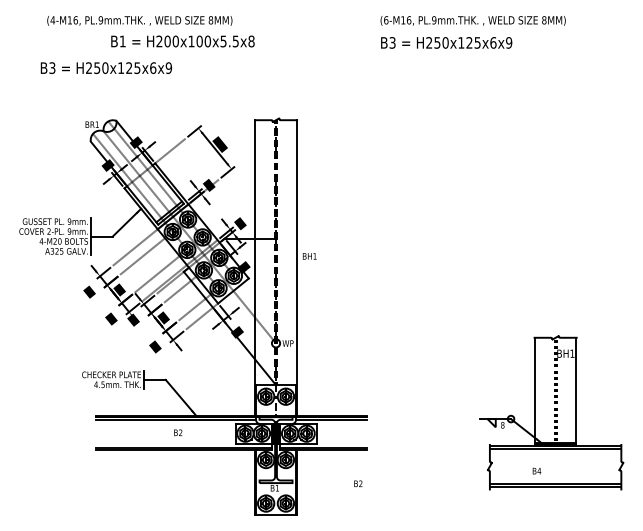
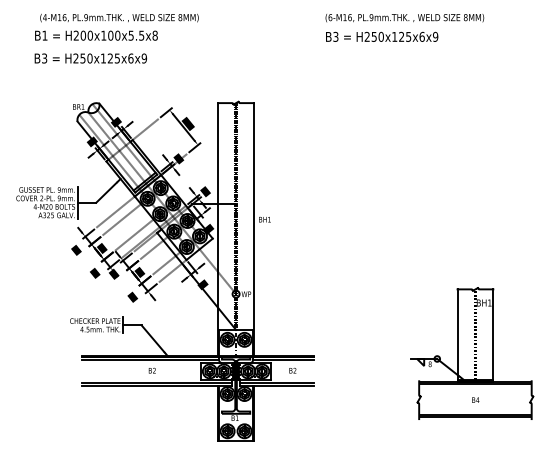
text: (182, 41) -> (96, 35), moved
text: (536, 470) -> (475, 399), moved
text: (358, 483) -> (292, 370), moved

